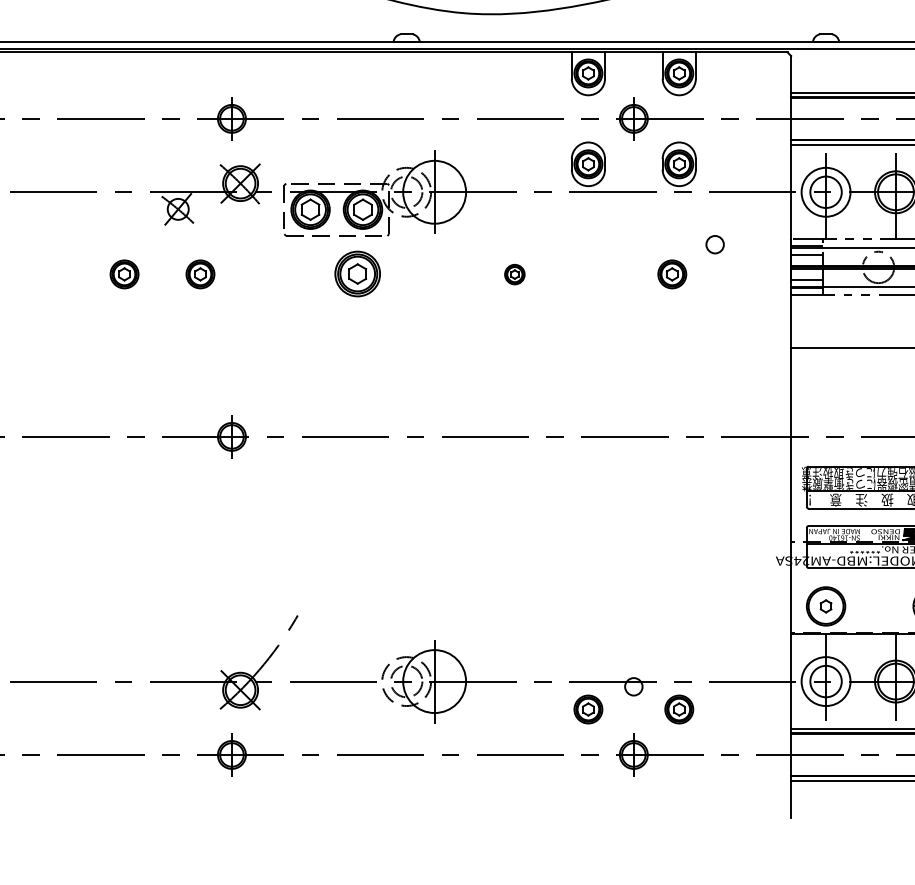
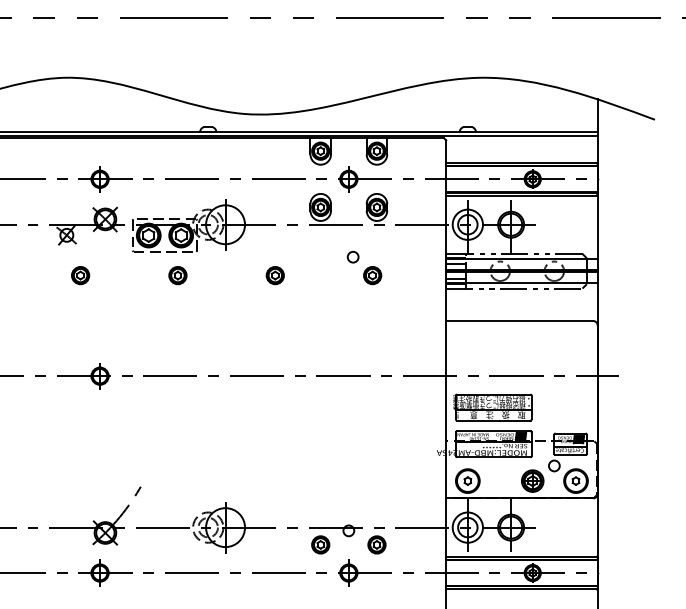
circle: (714, 243) -> (352, 256), moved
part: (124, 274) -> (33, 275), removed
part: (357, 274) -> (177, 275), size x0.62
part: (513, 274) -> (274, 275), size x1.43

